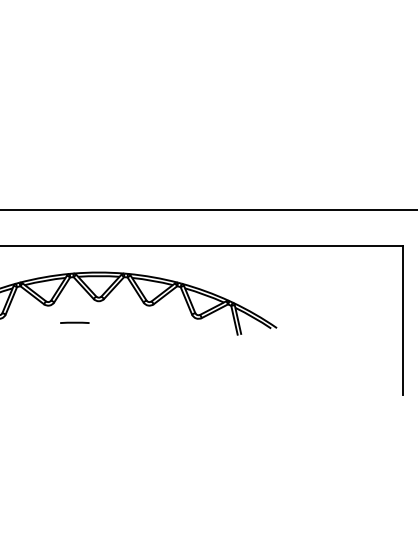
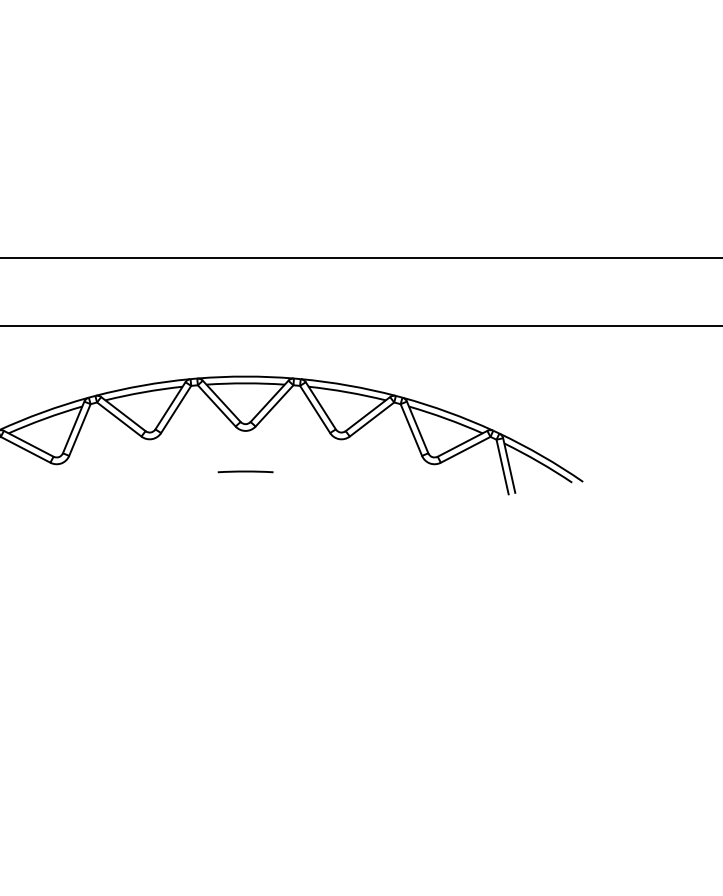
line: (74, 322) -> (244, 471), moved

